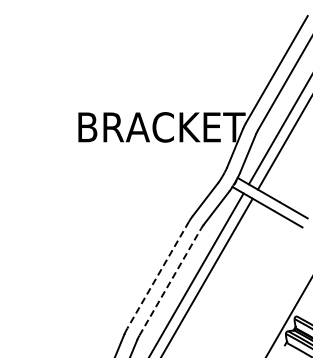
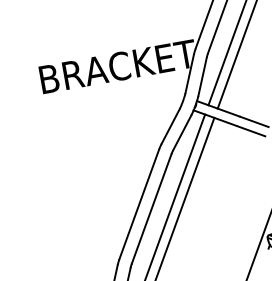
line: (158, 275) -> (139, 204), dashed -> solid
line: (170, 282) -> (151, 209), dashed -> solid

